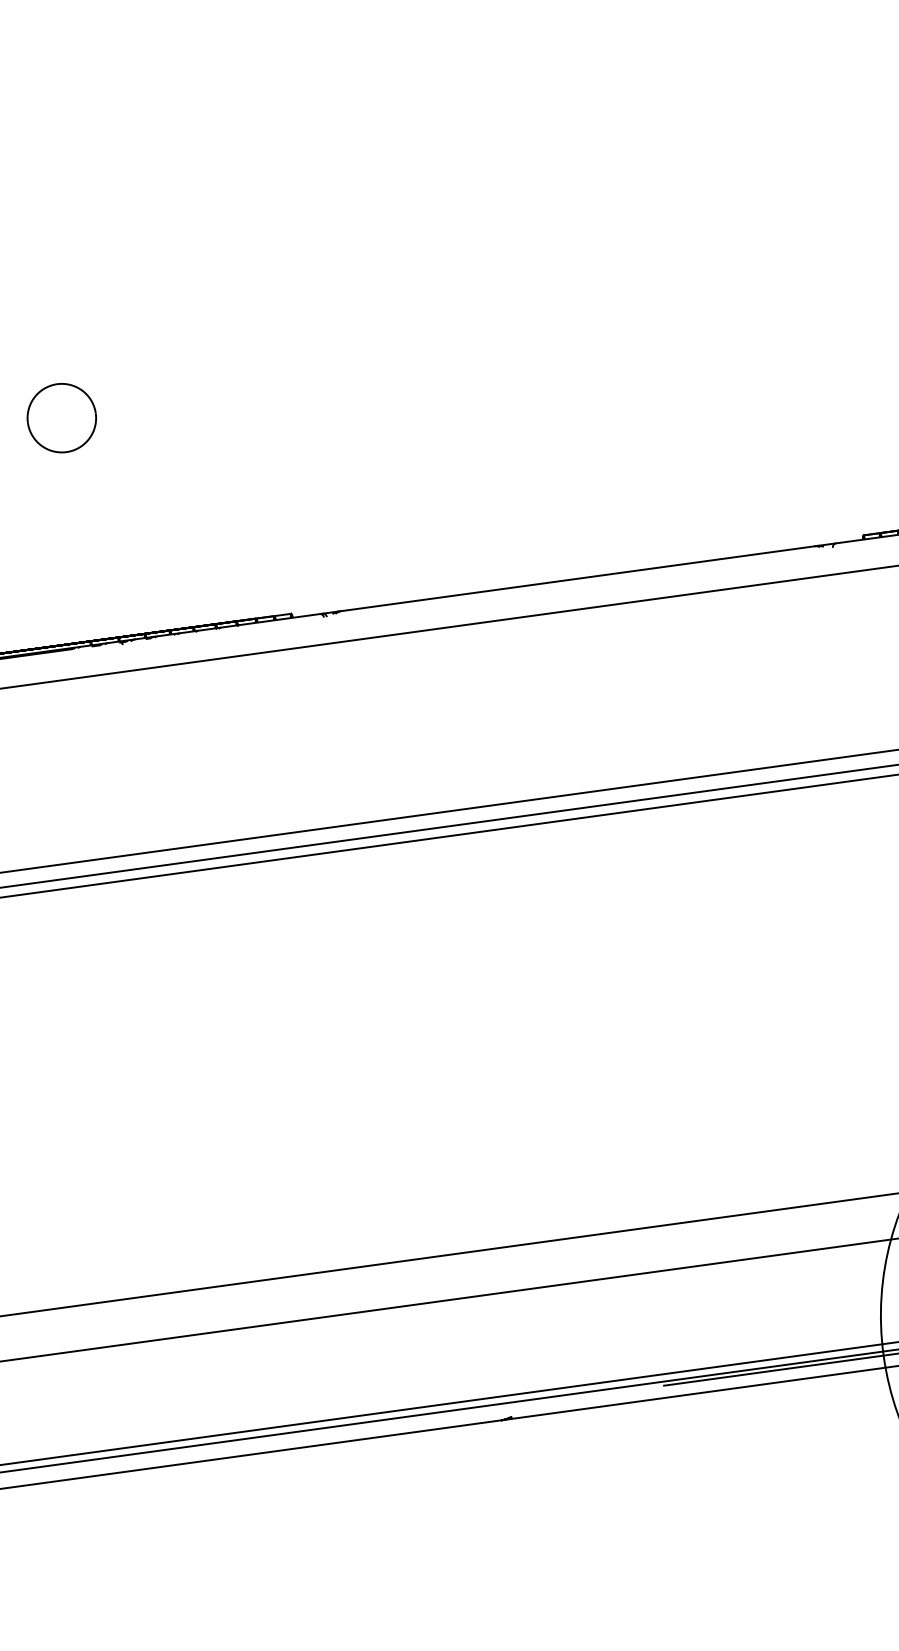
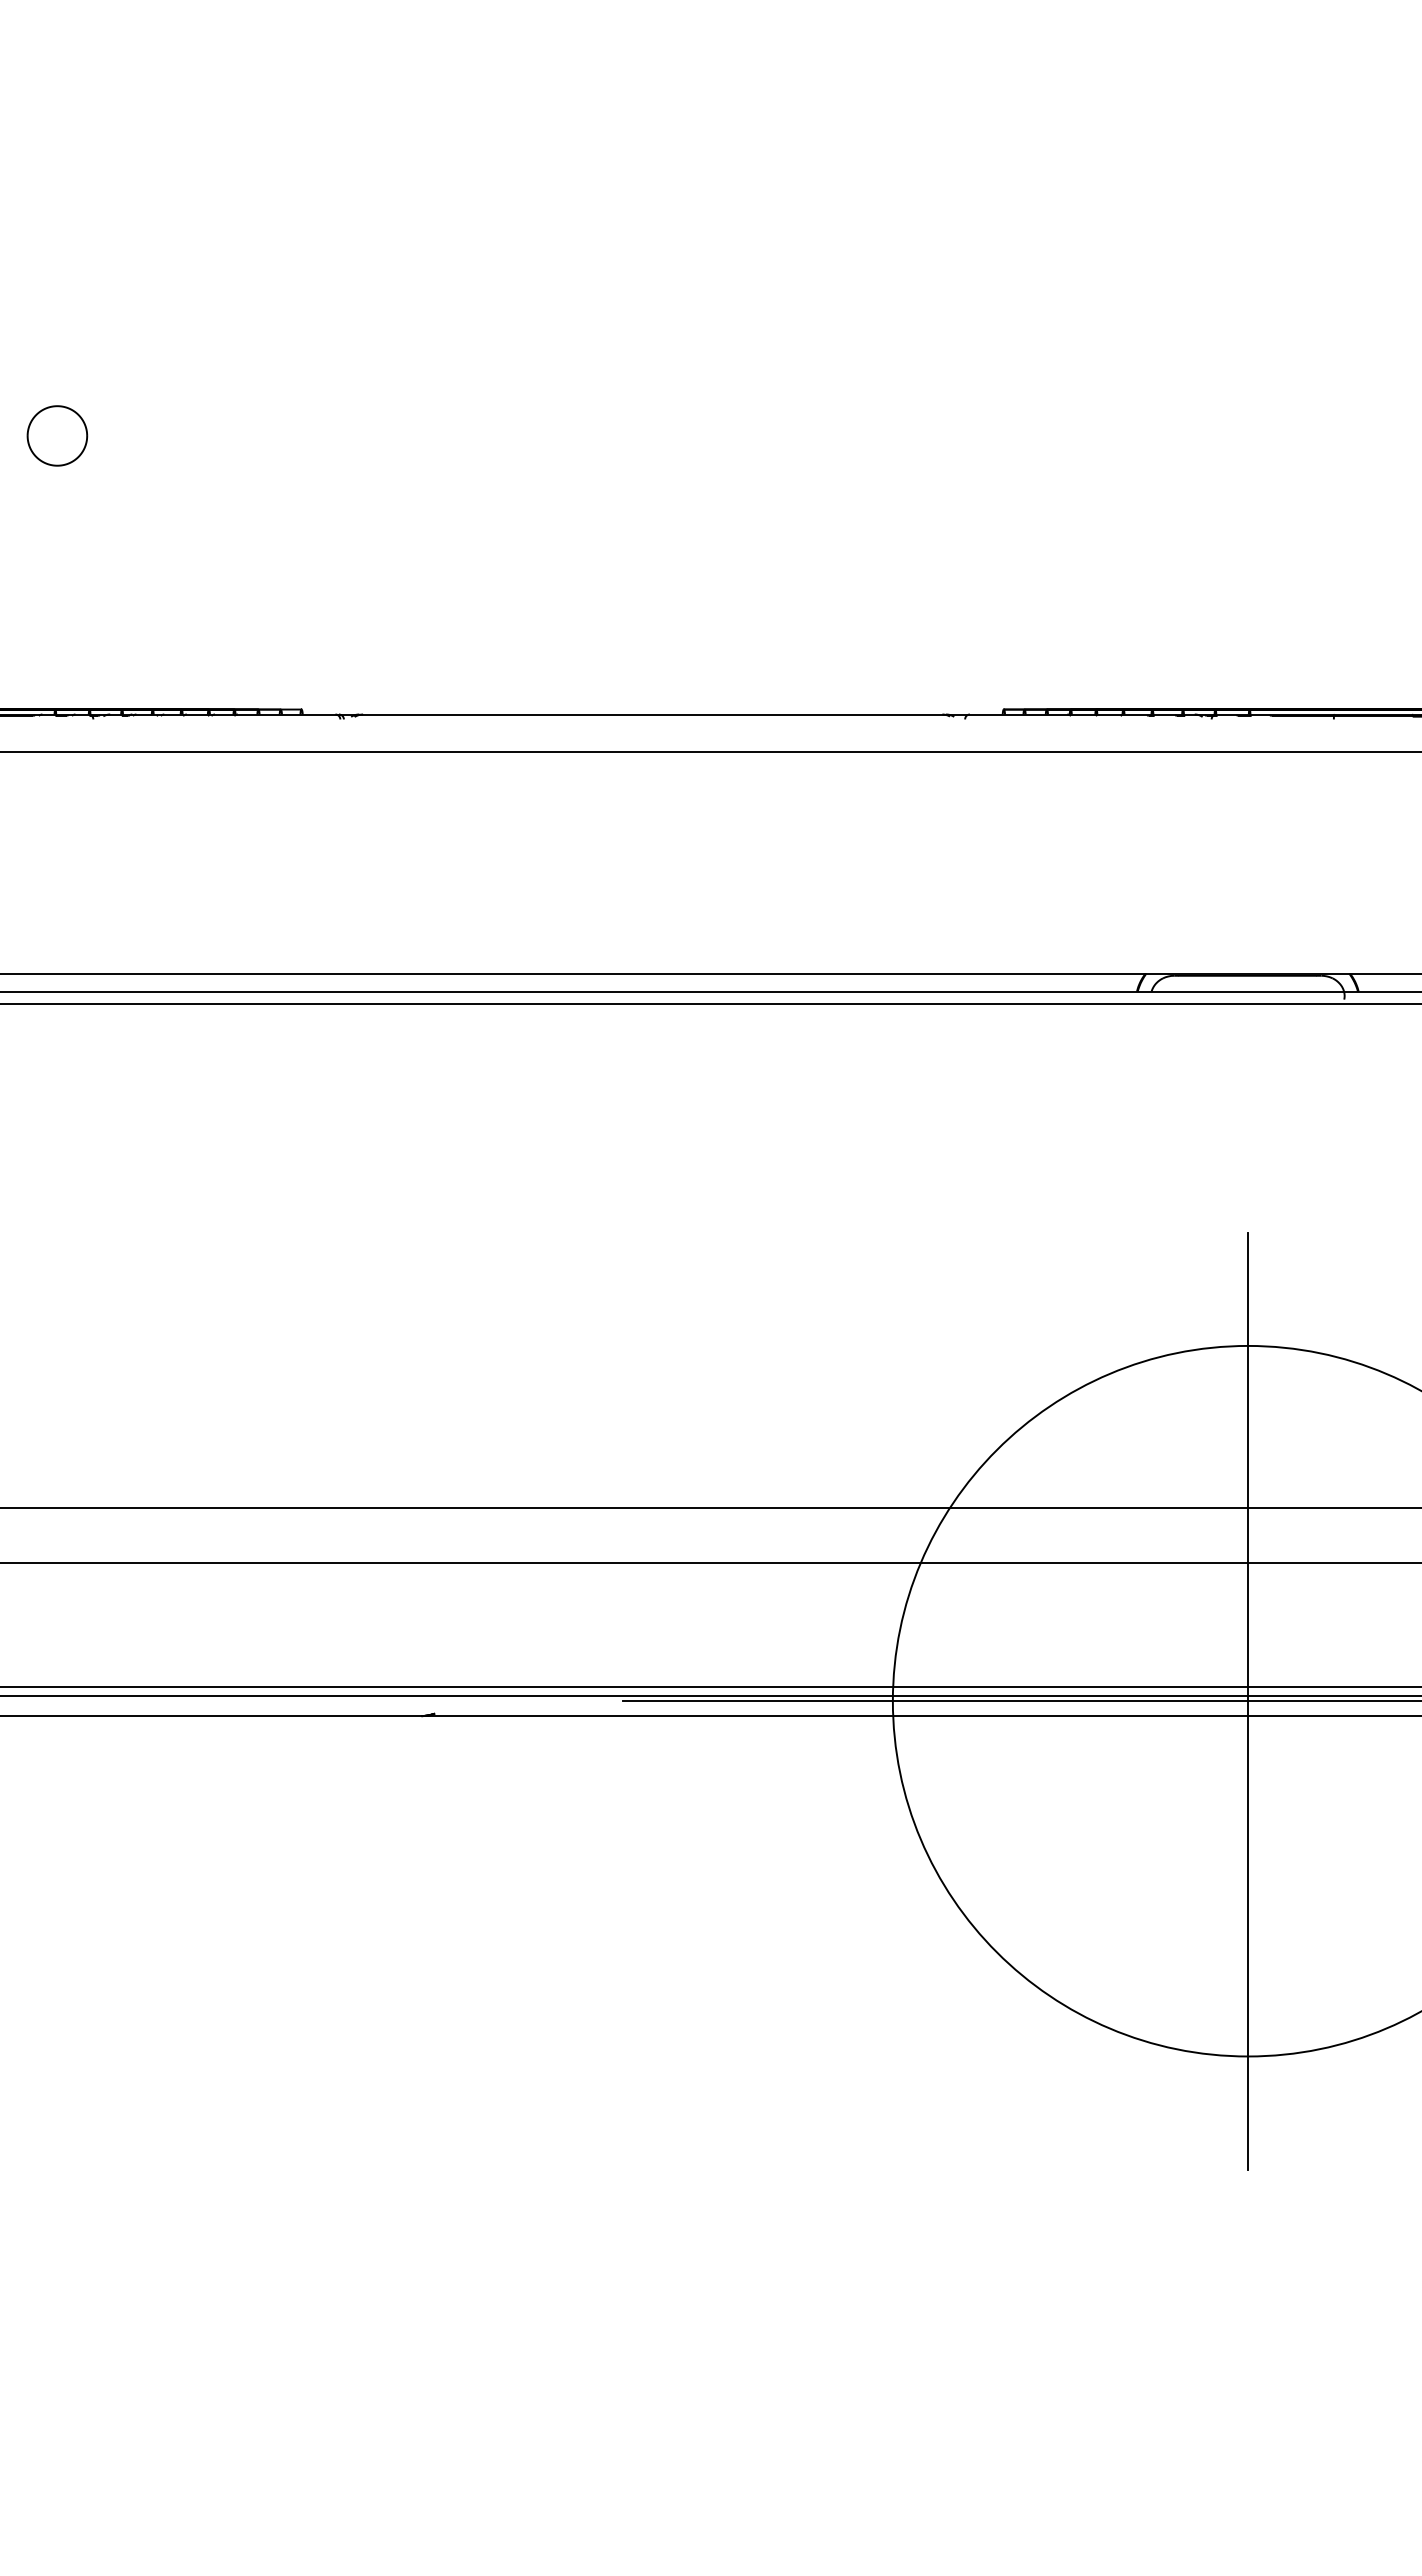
part: (61, 417) -> (57, 435), size x0.71

